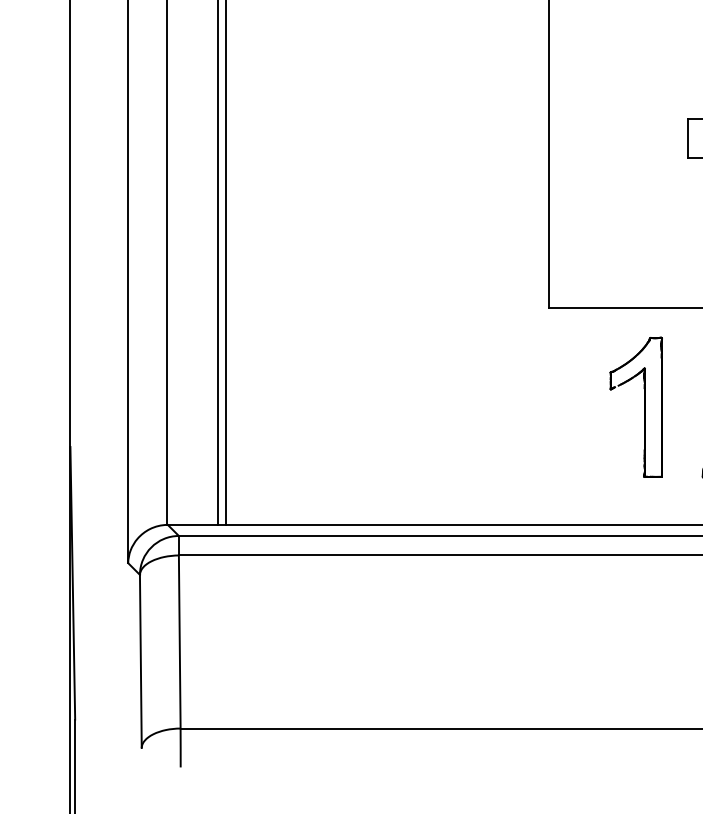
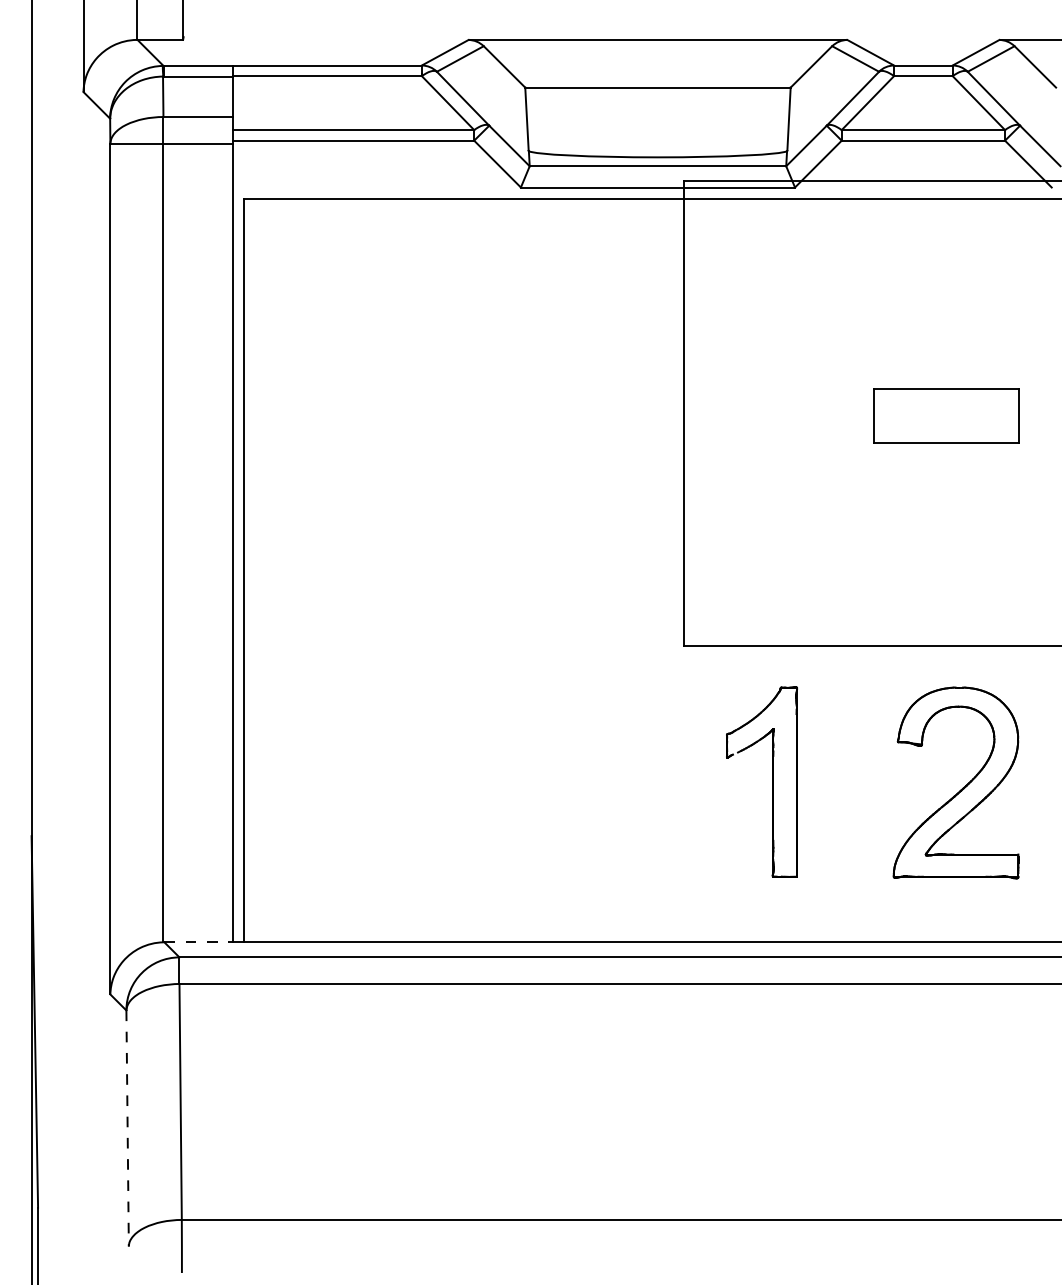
part: (643, 406) -> (772, 781), moved
line: (193, 525) -> (199, 942), solid -> dashed
line: (140, 661) -> (127, 1128), solid -> dashed

